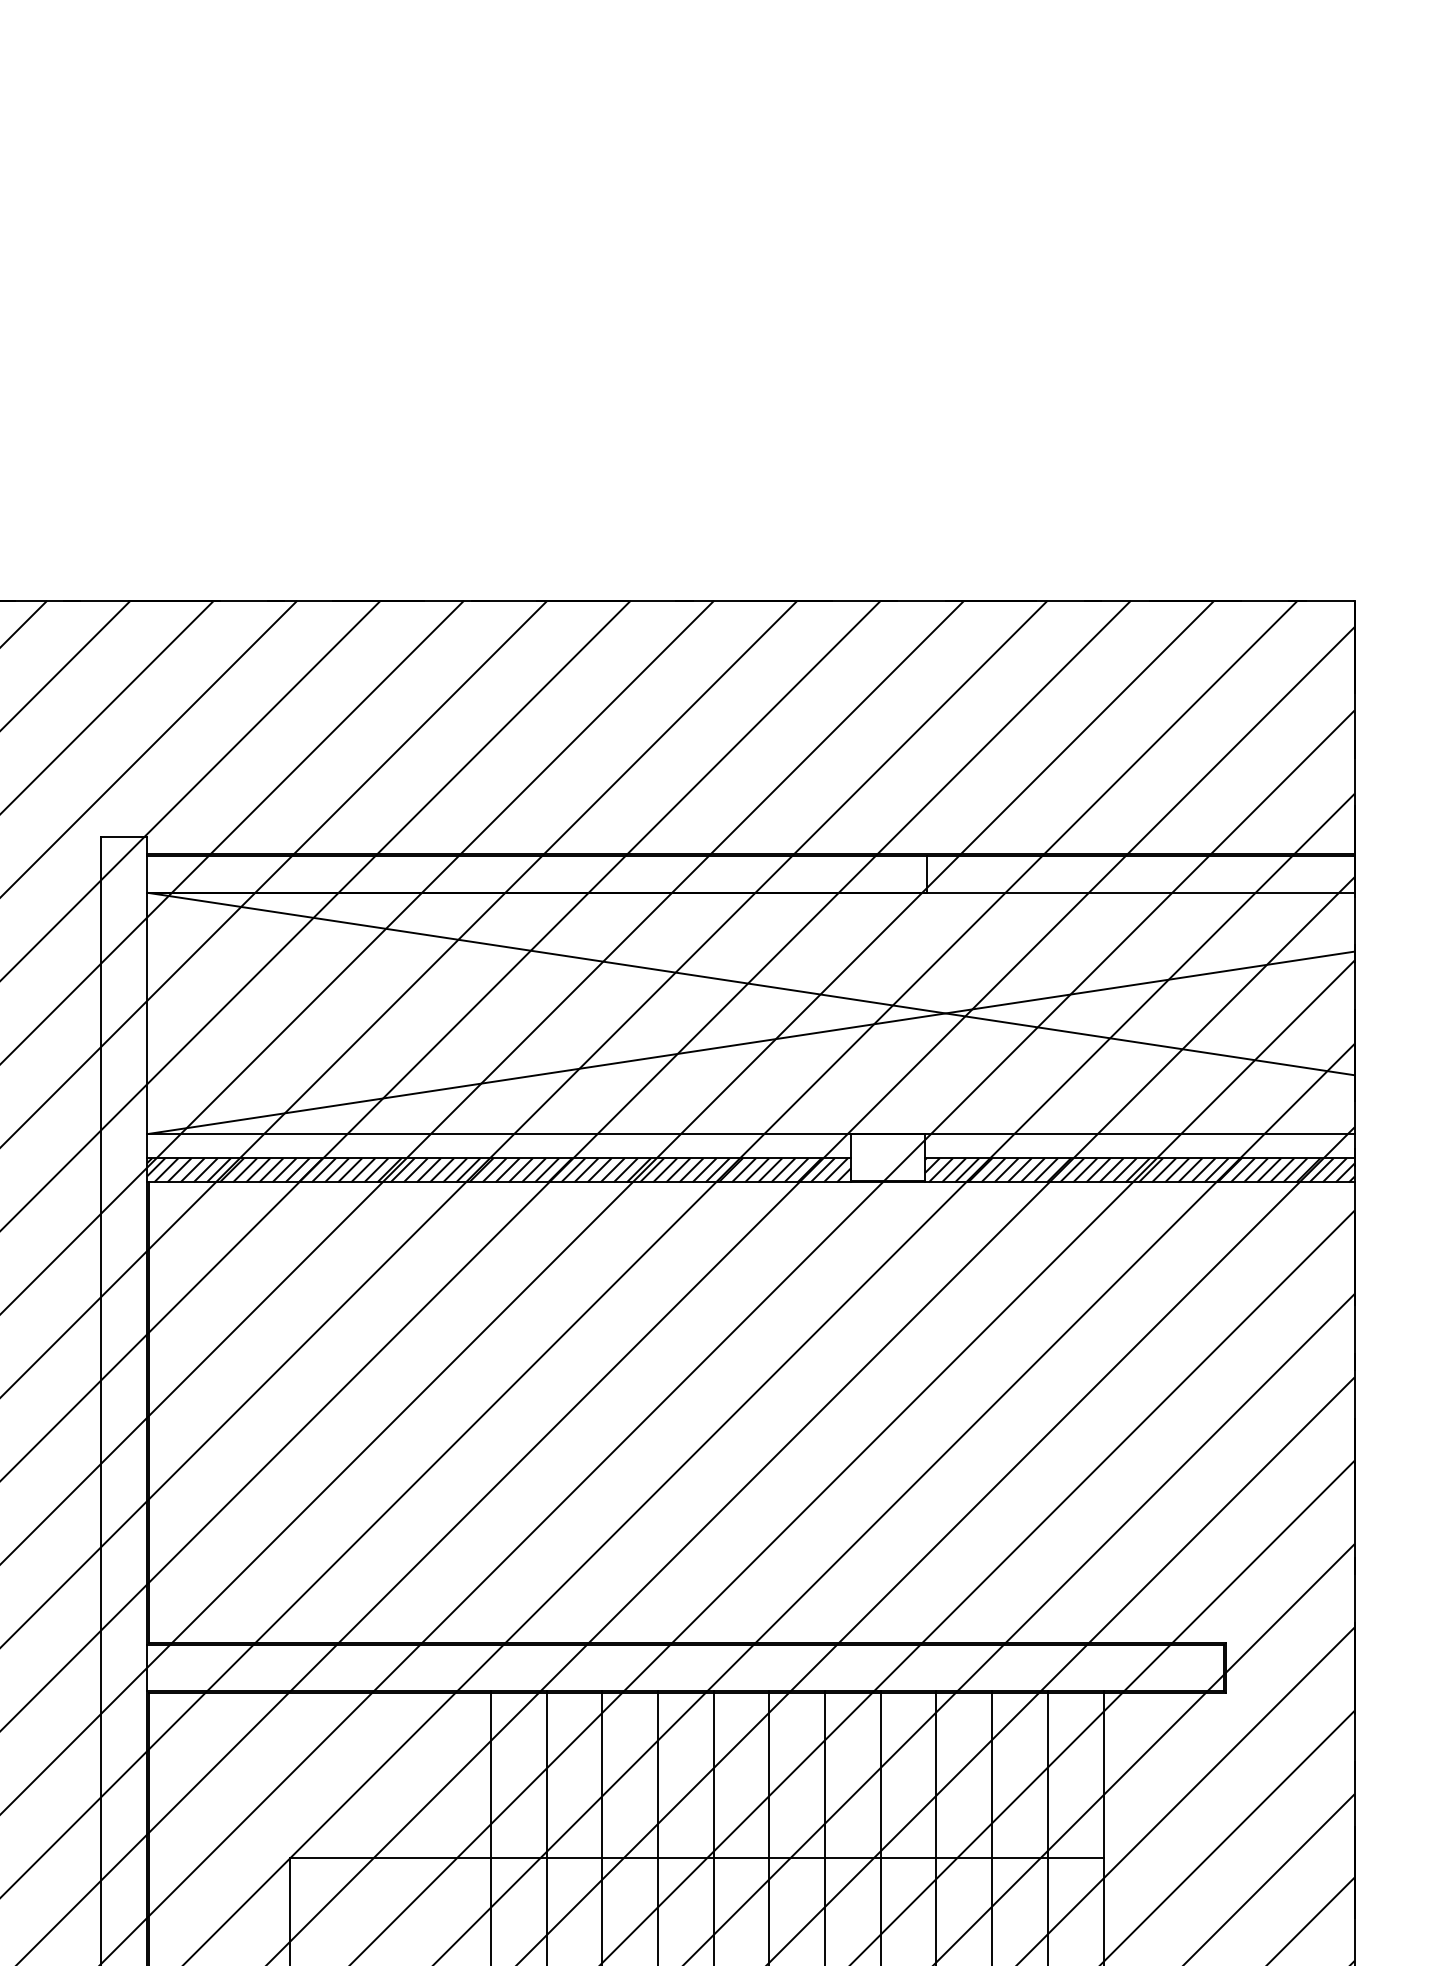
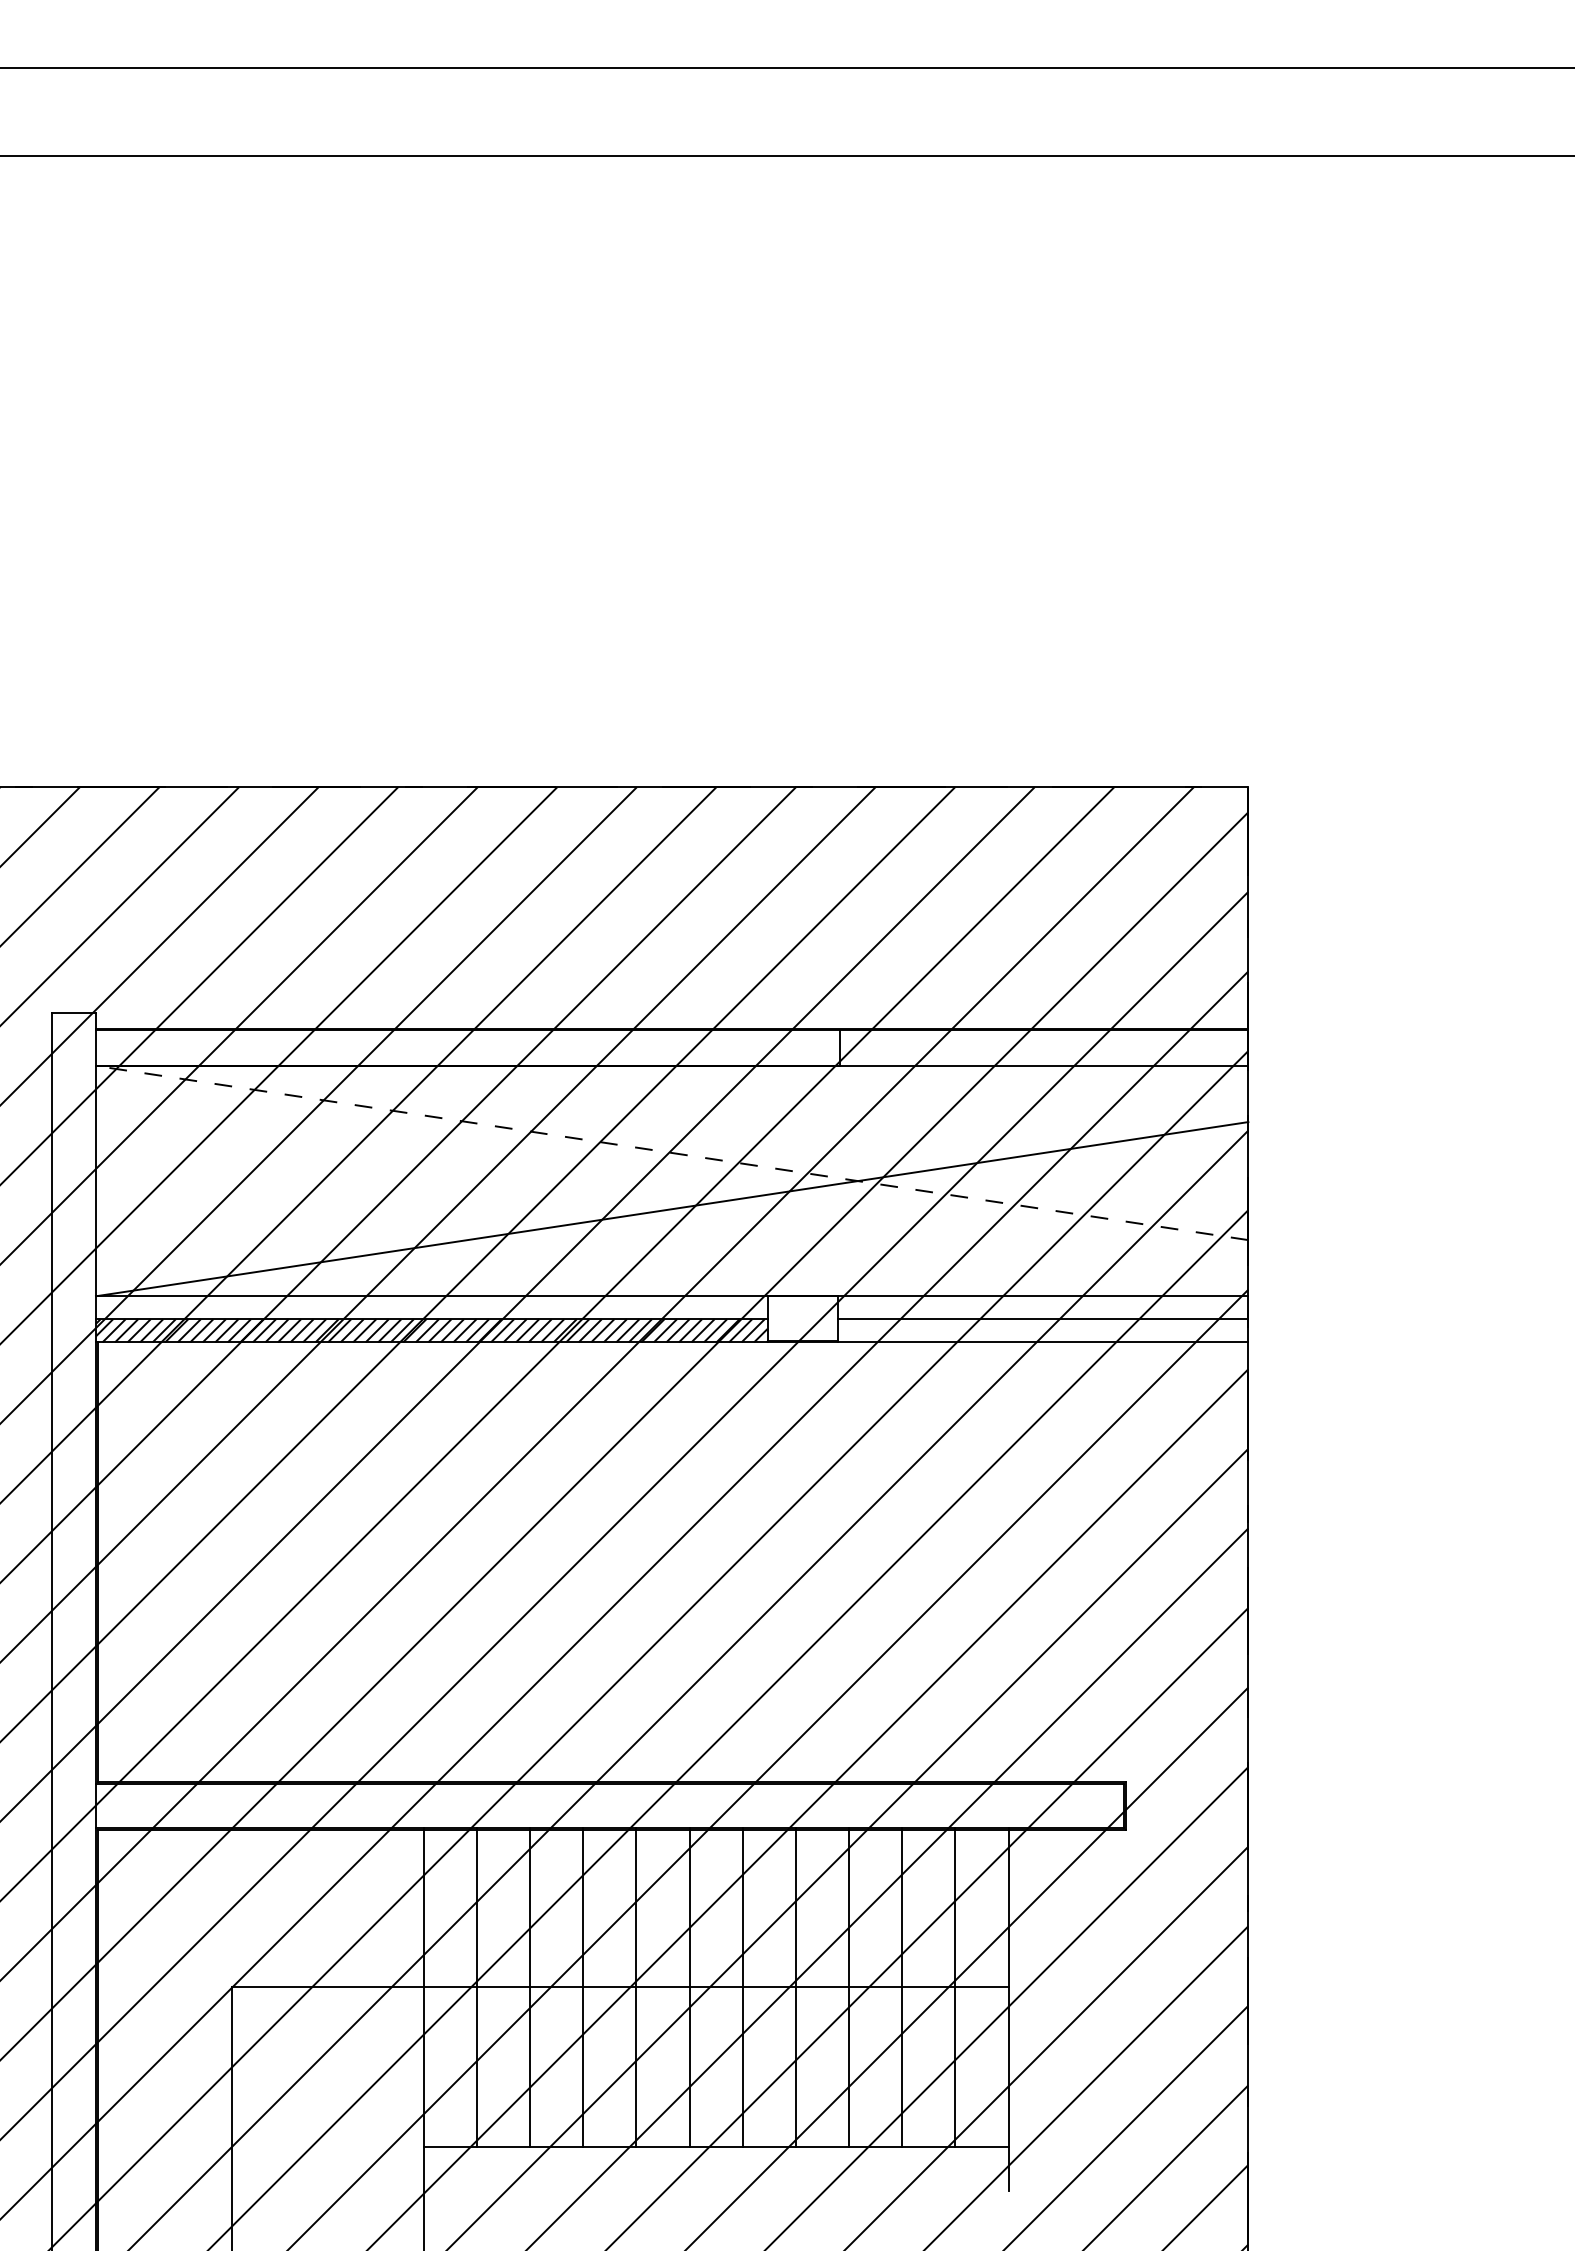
line: (751, 984) -> (672, 1153), solid -> dashed
hatch: (1140, 1169) -> (1043, 1330), removed

